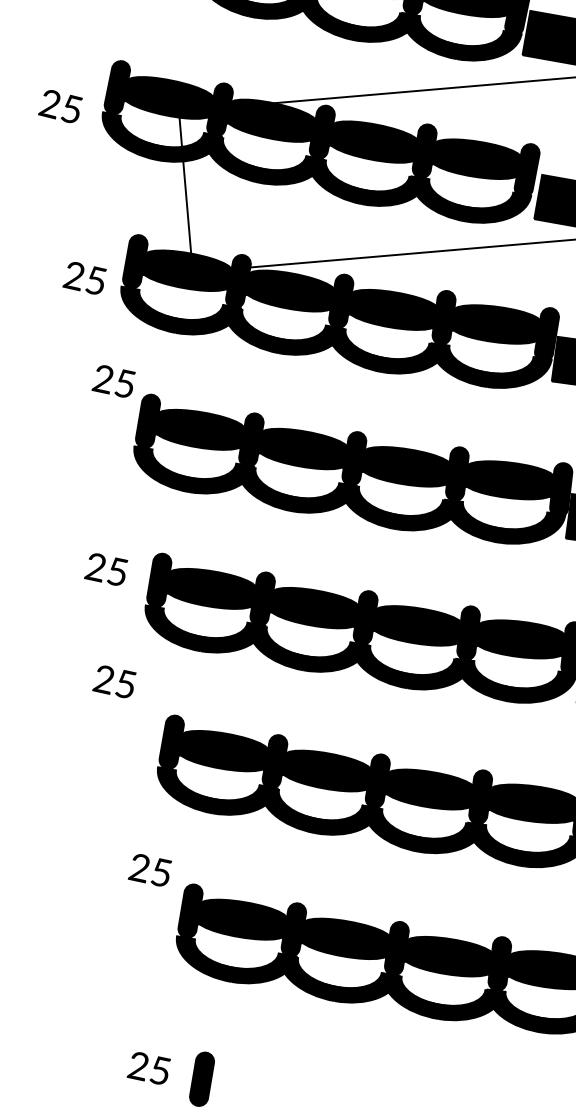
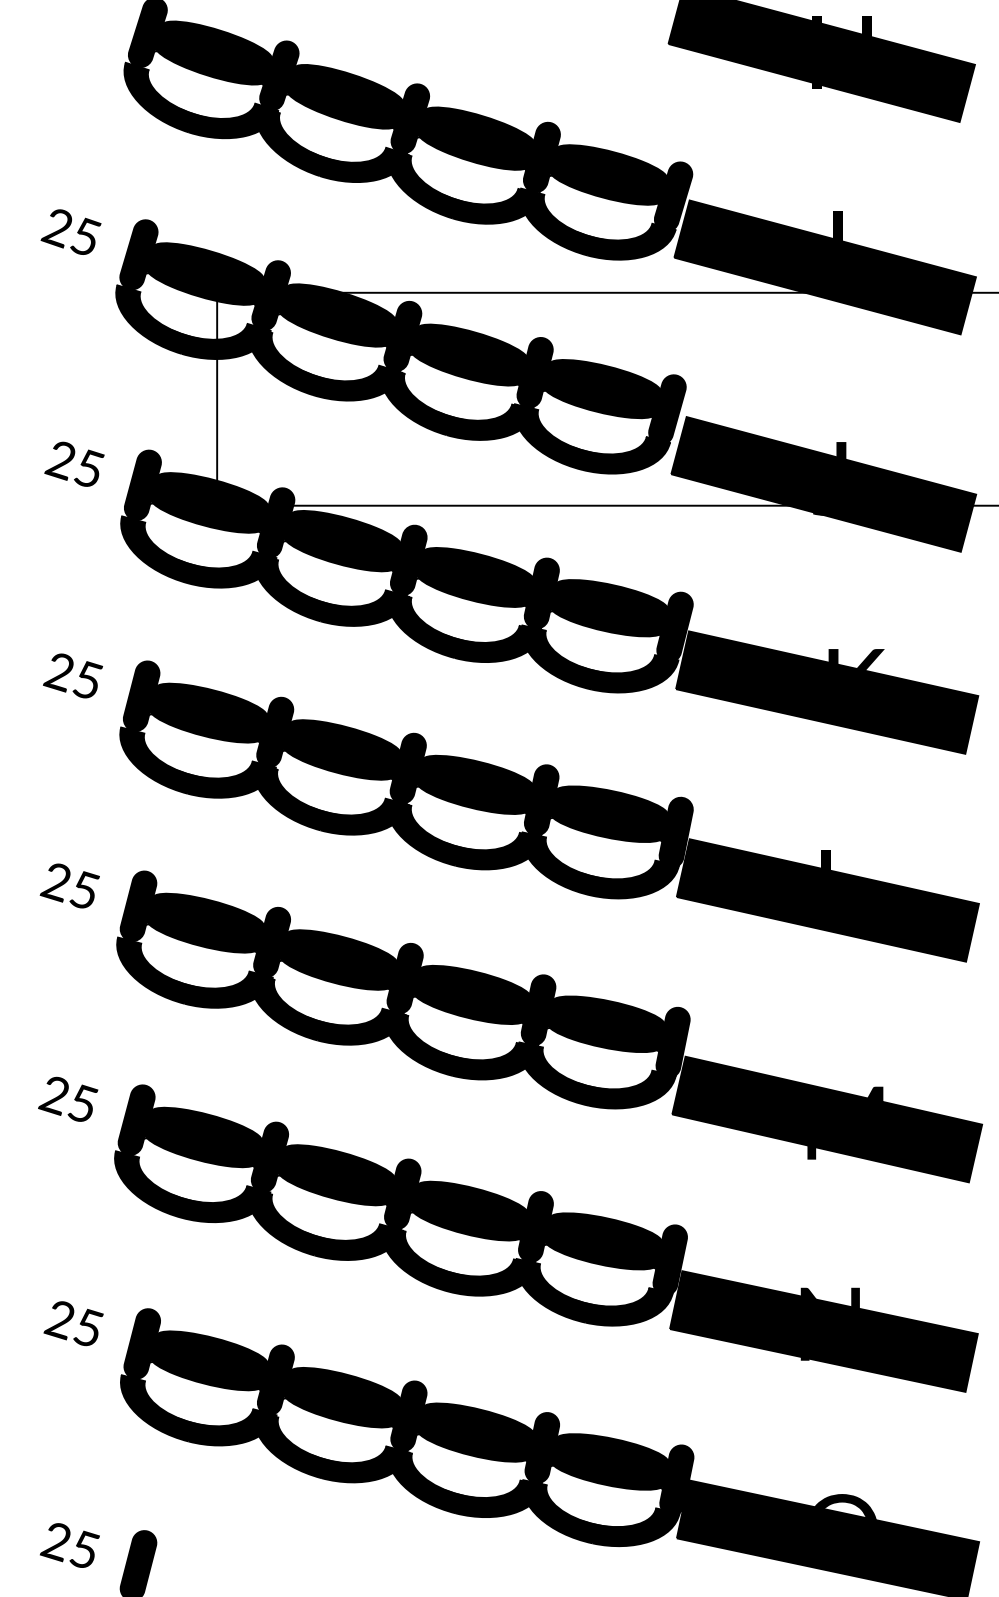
text: (59, 106) -> (70, 231), moved
text: (84, 277) -> (74, 463), moved
text: (113, 381) -> (72, 675), moved
text: (114, 681) -> (68, 1098), moved
text: (149, 870) -> (73, 1323), moved

